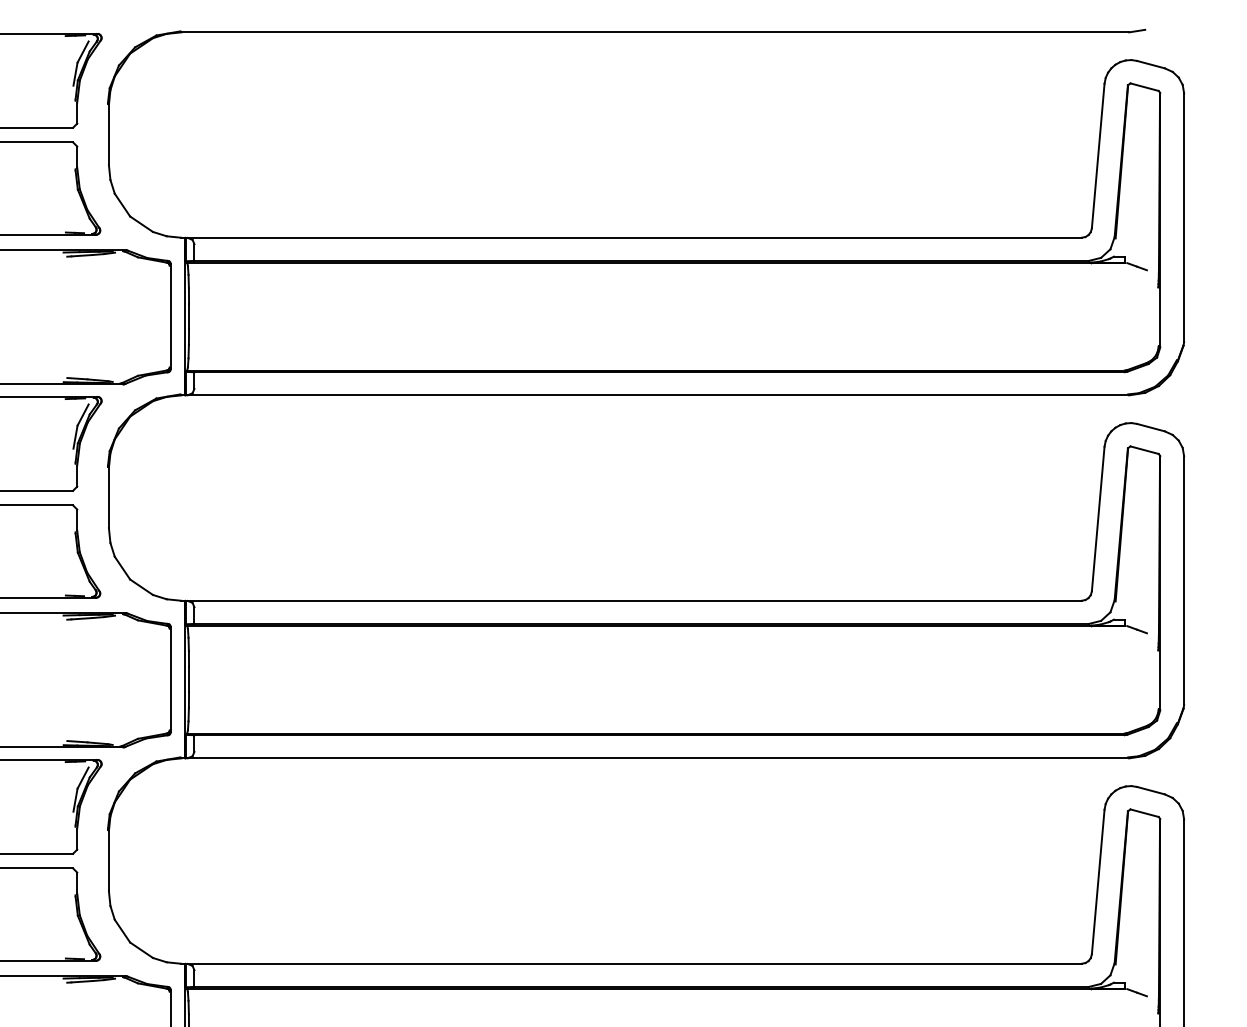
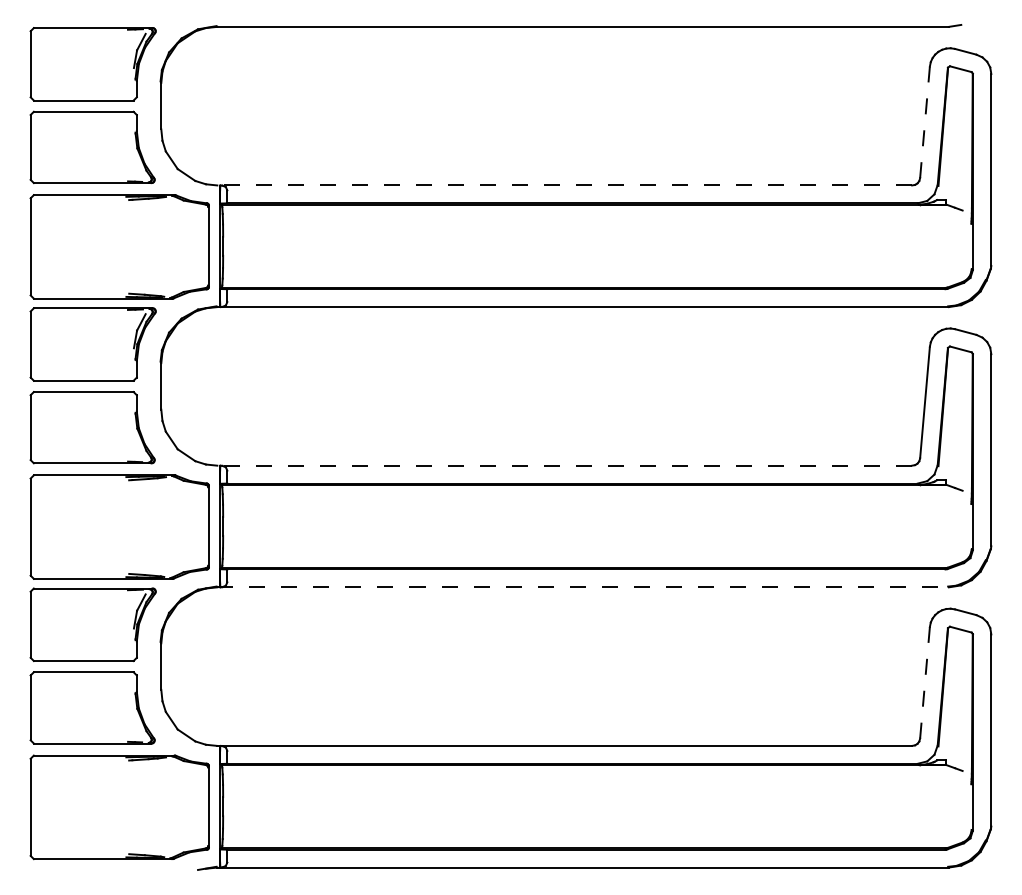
line: (1098, 154) -> (925, 121), solid -> dashed
line: (631, 237) -> (564, 185), solid -> dashed
line: (631, 600) -> (564, 465), solid -> dashed
line: (655, 758) -> (583, 587), solid -> dashed
line: (1098, 881) -> (925, 682), solid -> dashed

